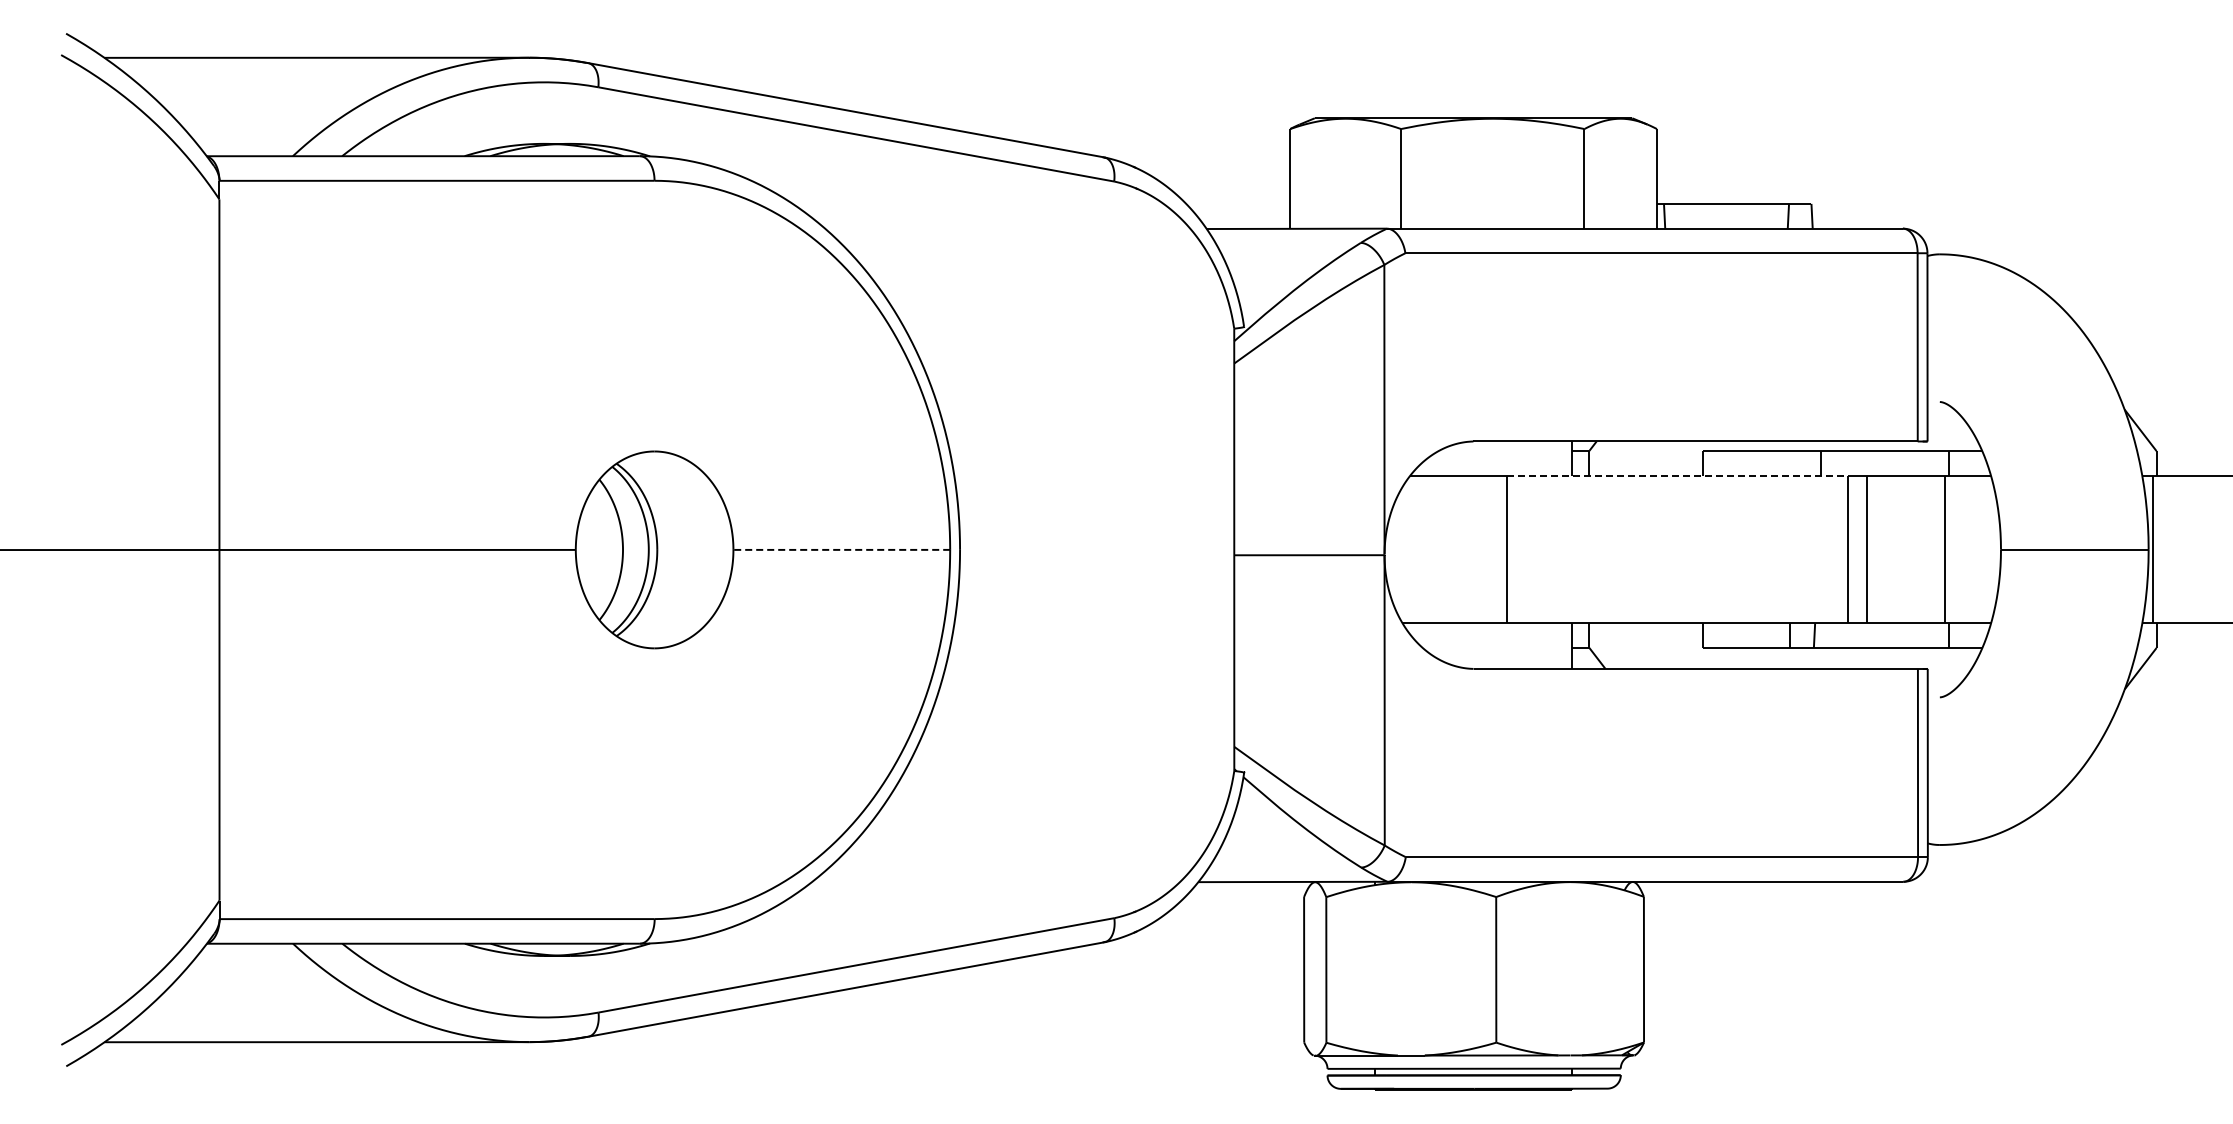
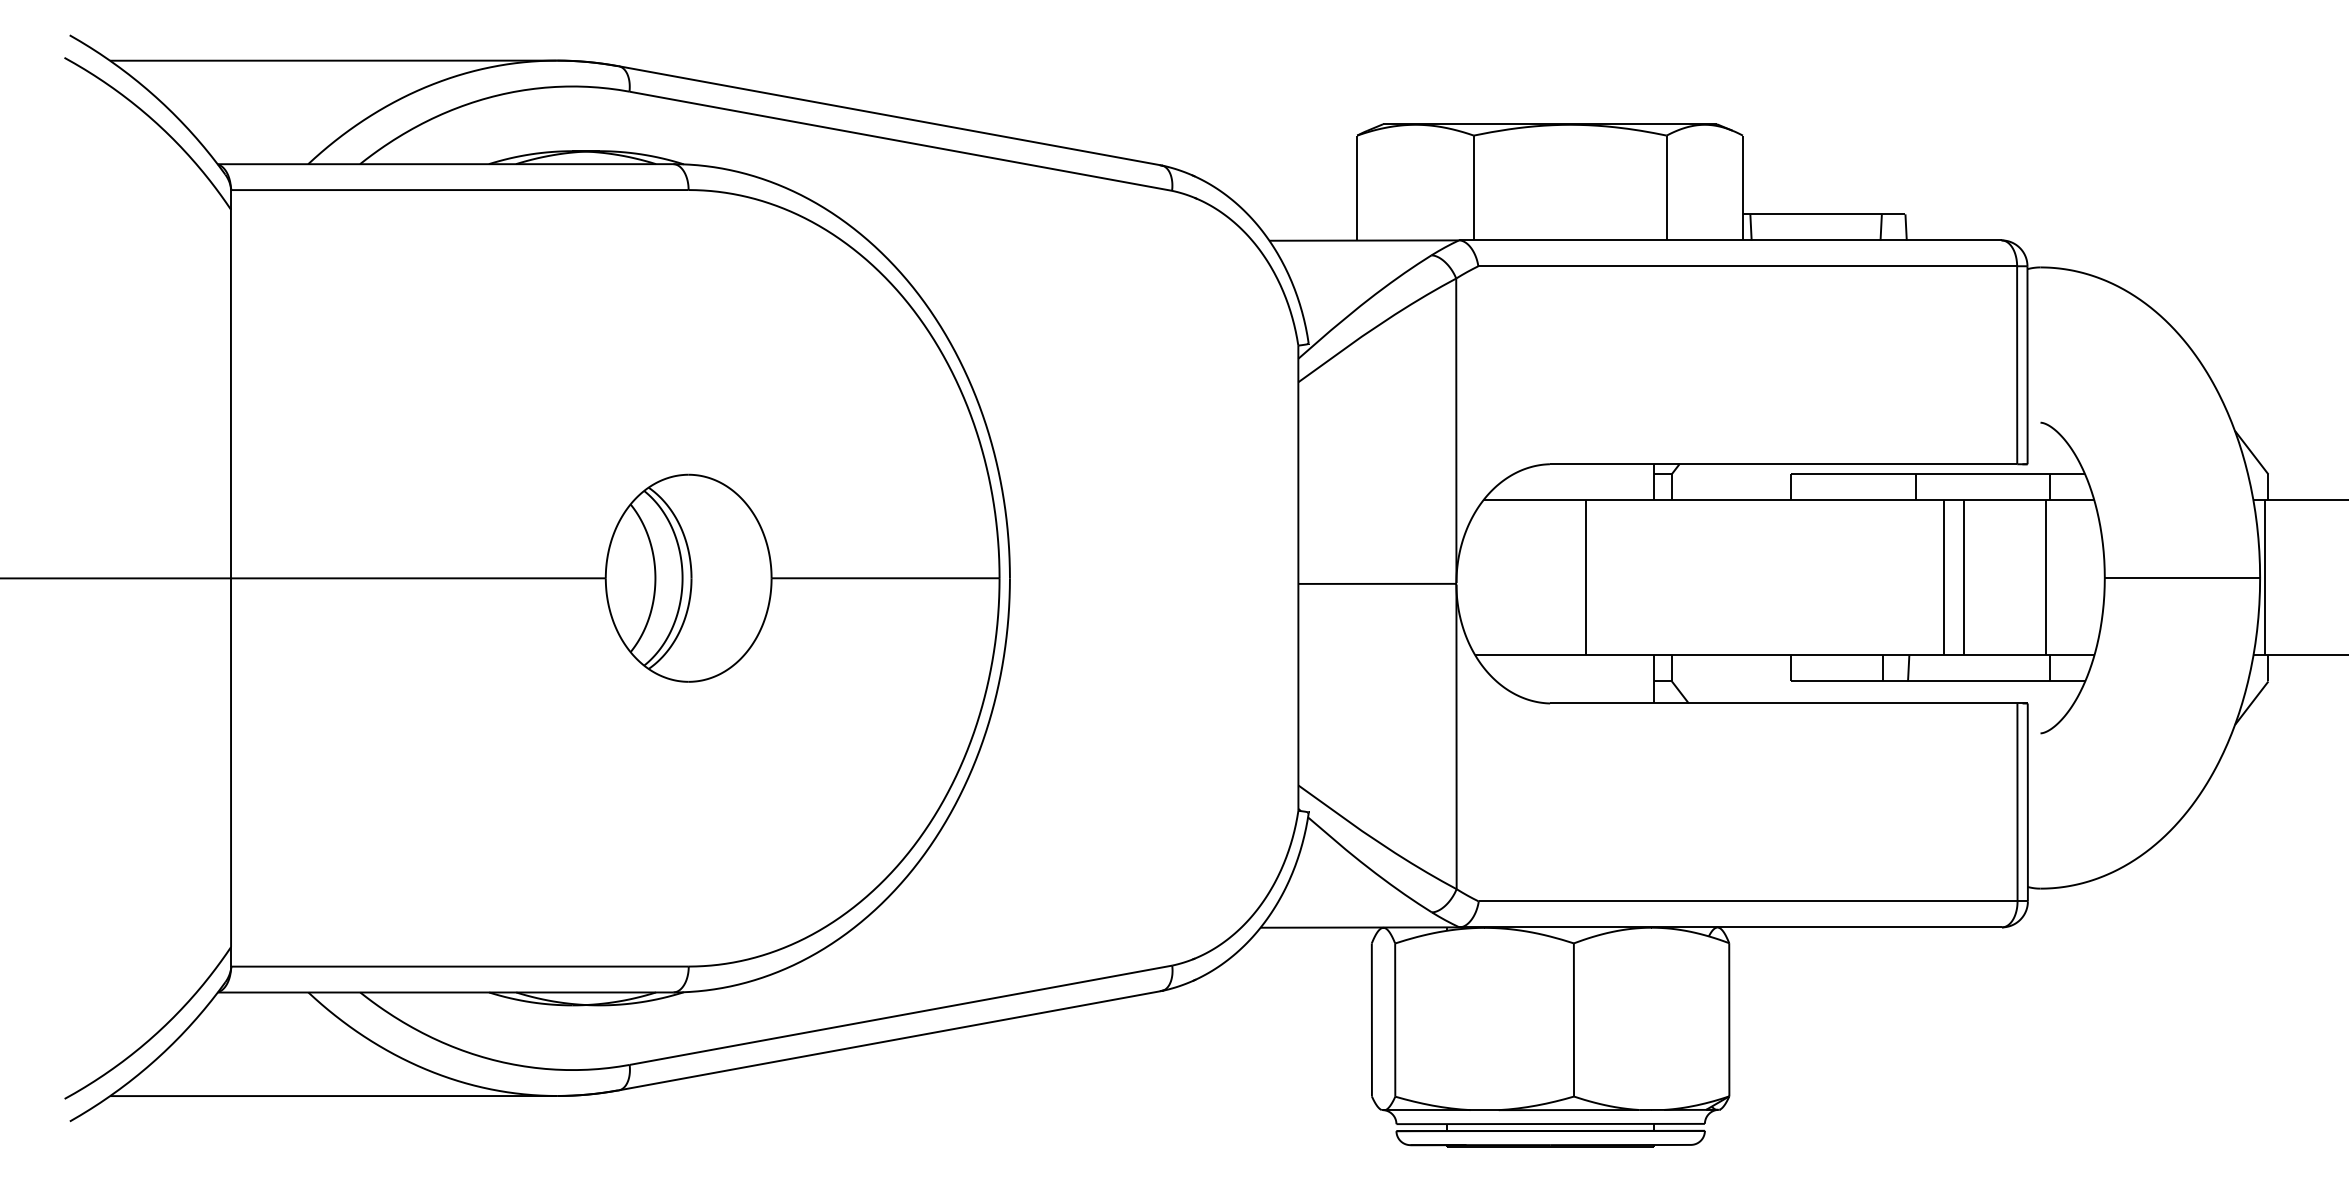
line: (1678, 475) -> (1765, 500), dashed -> solid
line: (841, 549) -> (885, 577), dashed -> solid

